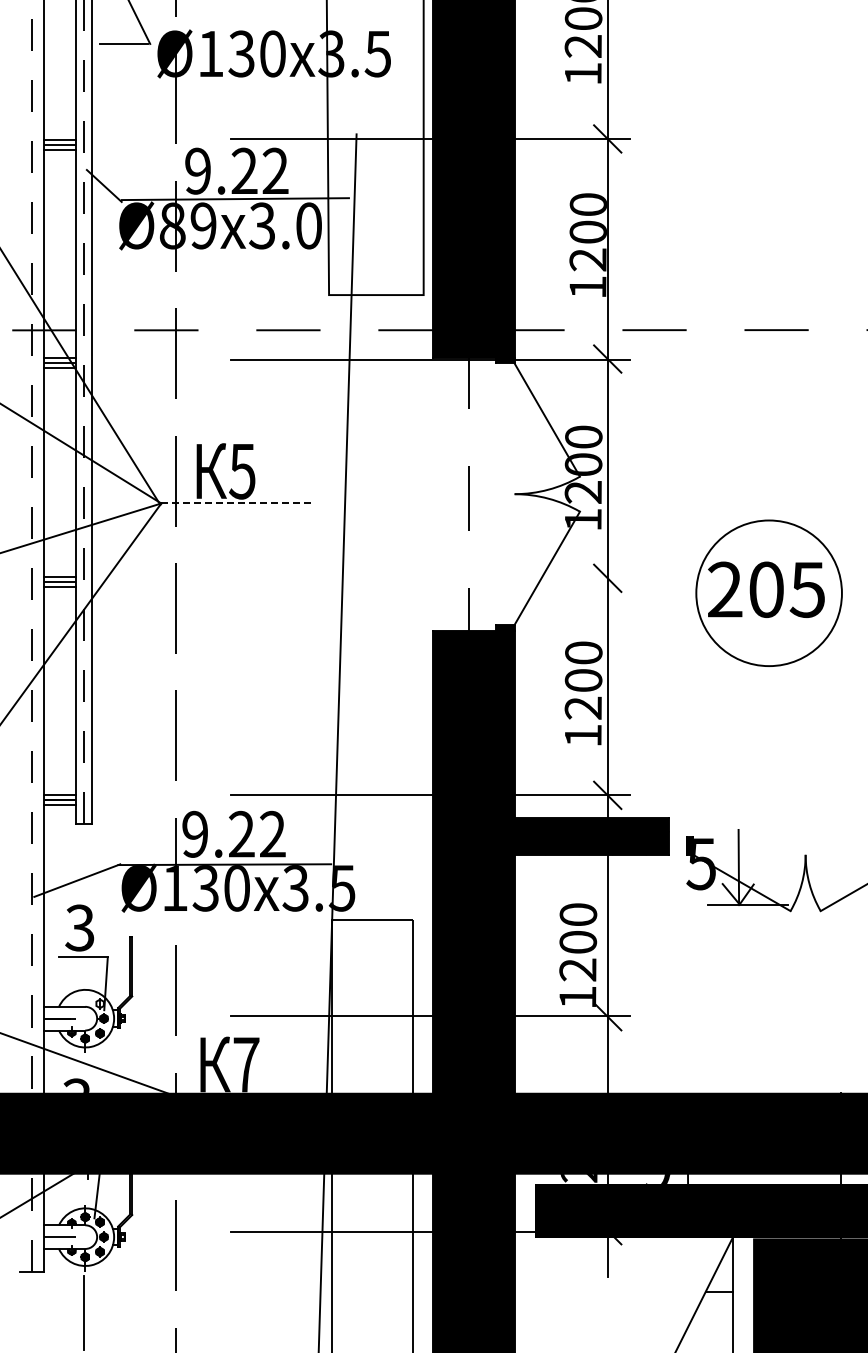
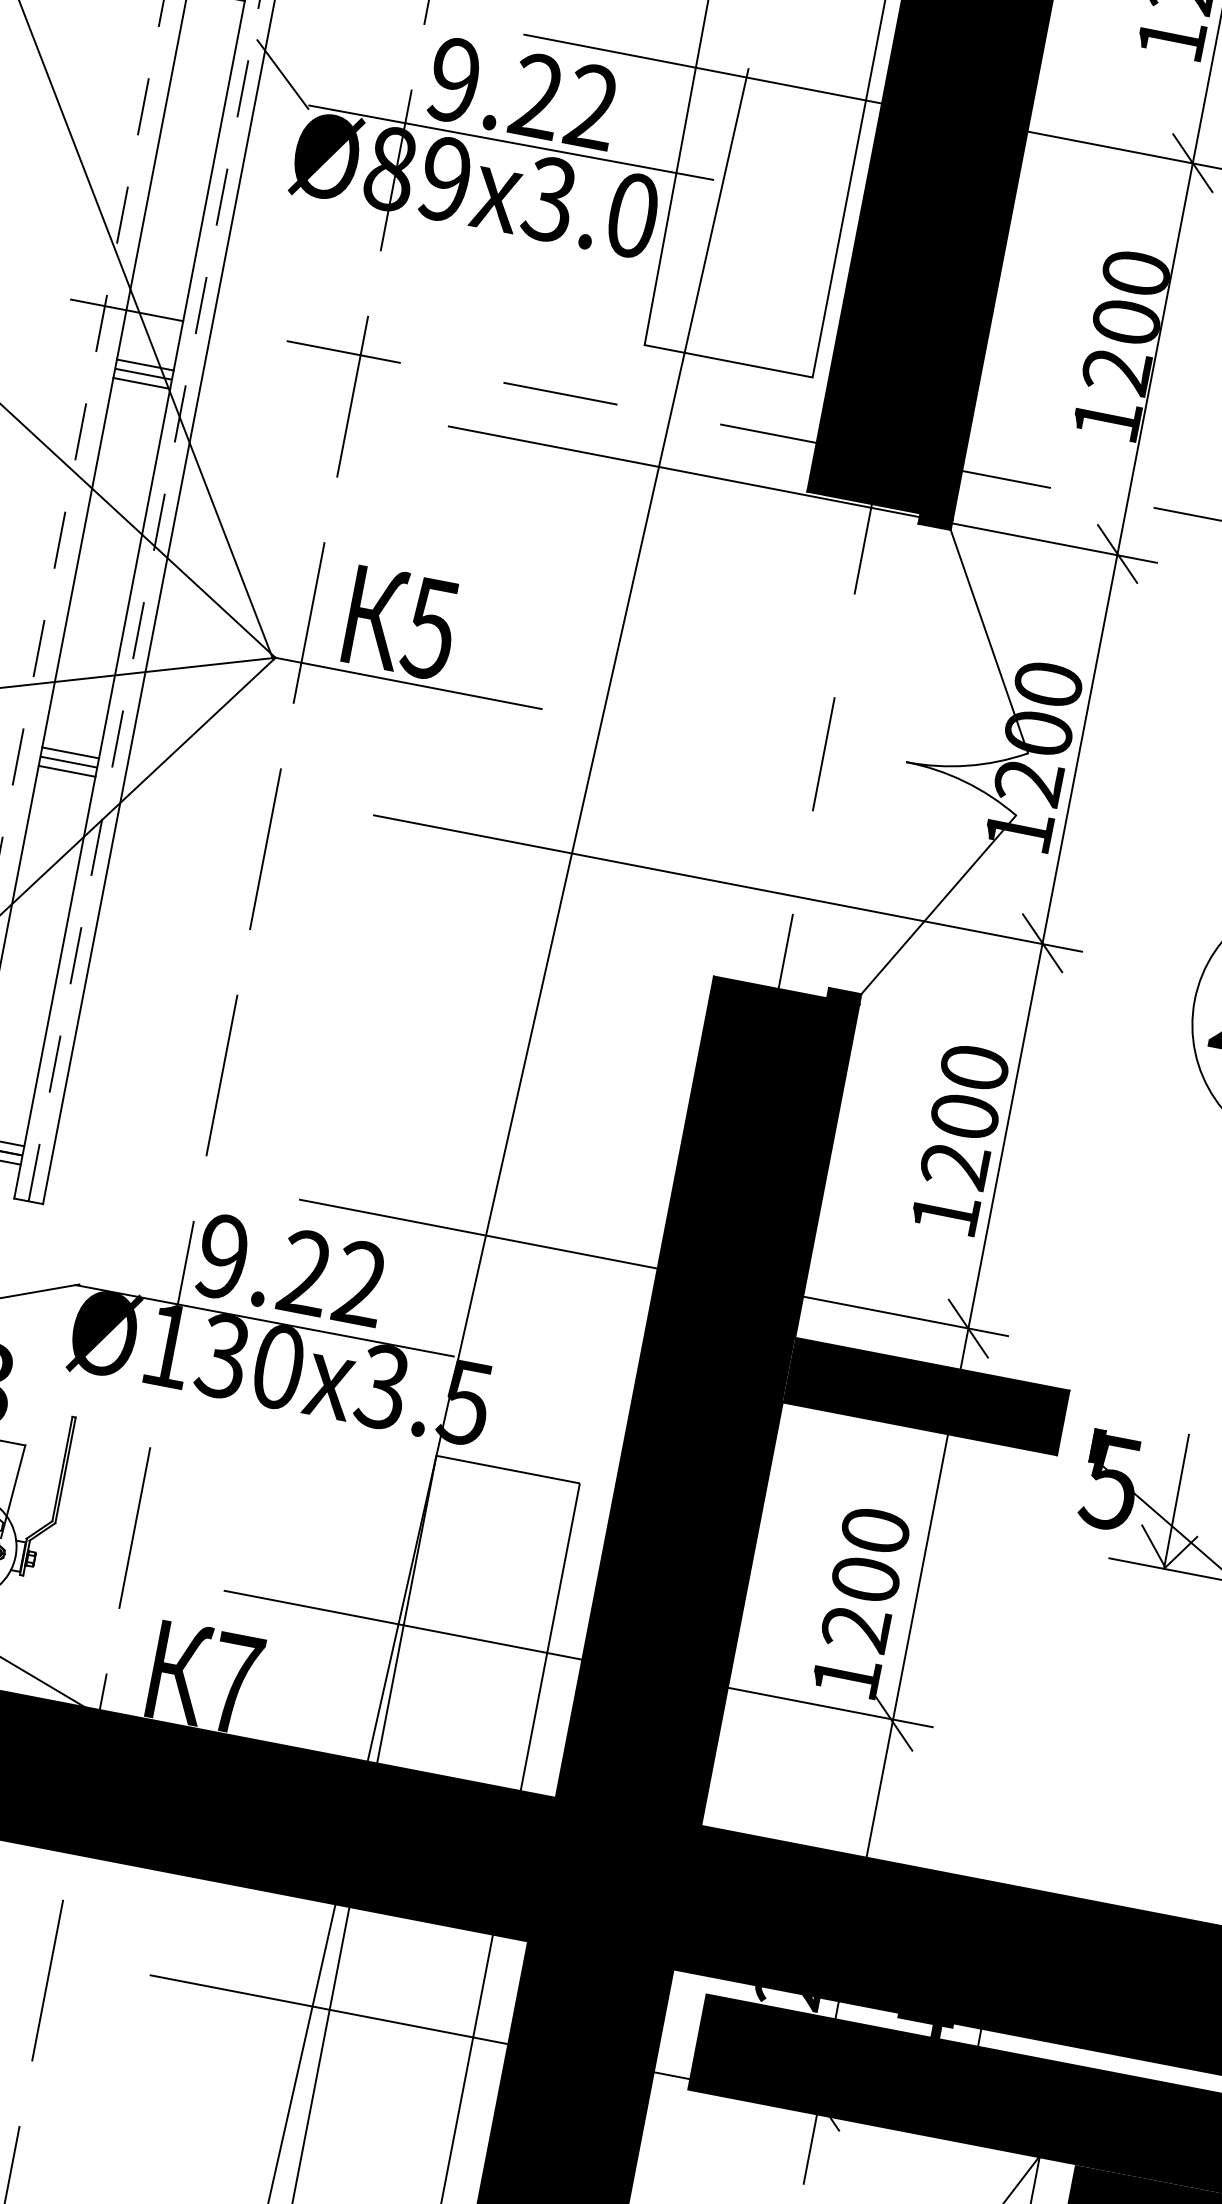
line: (236, 503) -> (409, 683), dashed -> solid
line: (430, 578) -> (727, 883), added
text: (656, 1178) -> (923, 2025), 9 -> 4

